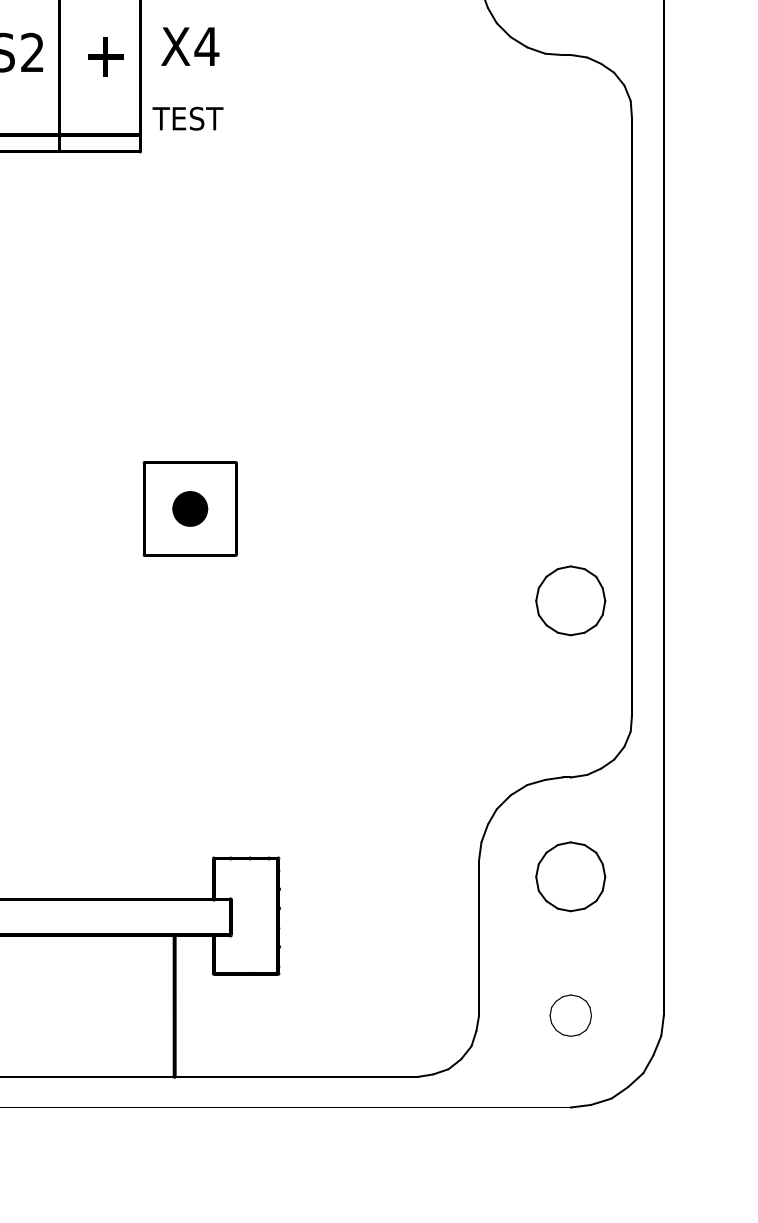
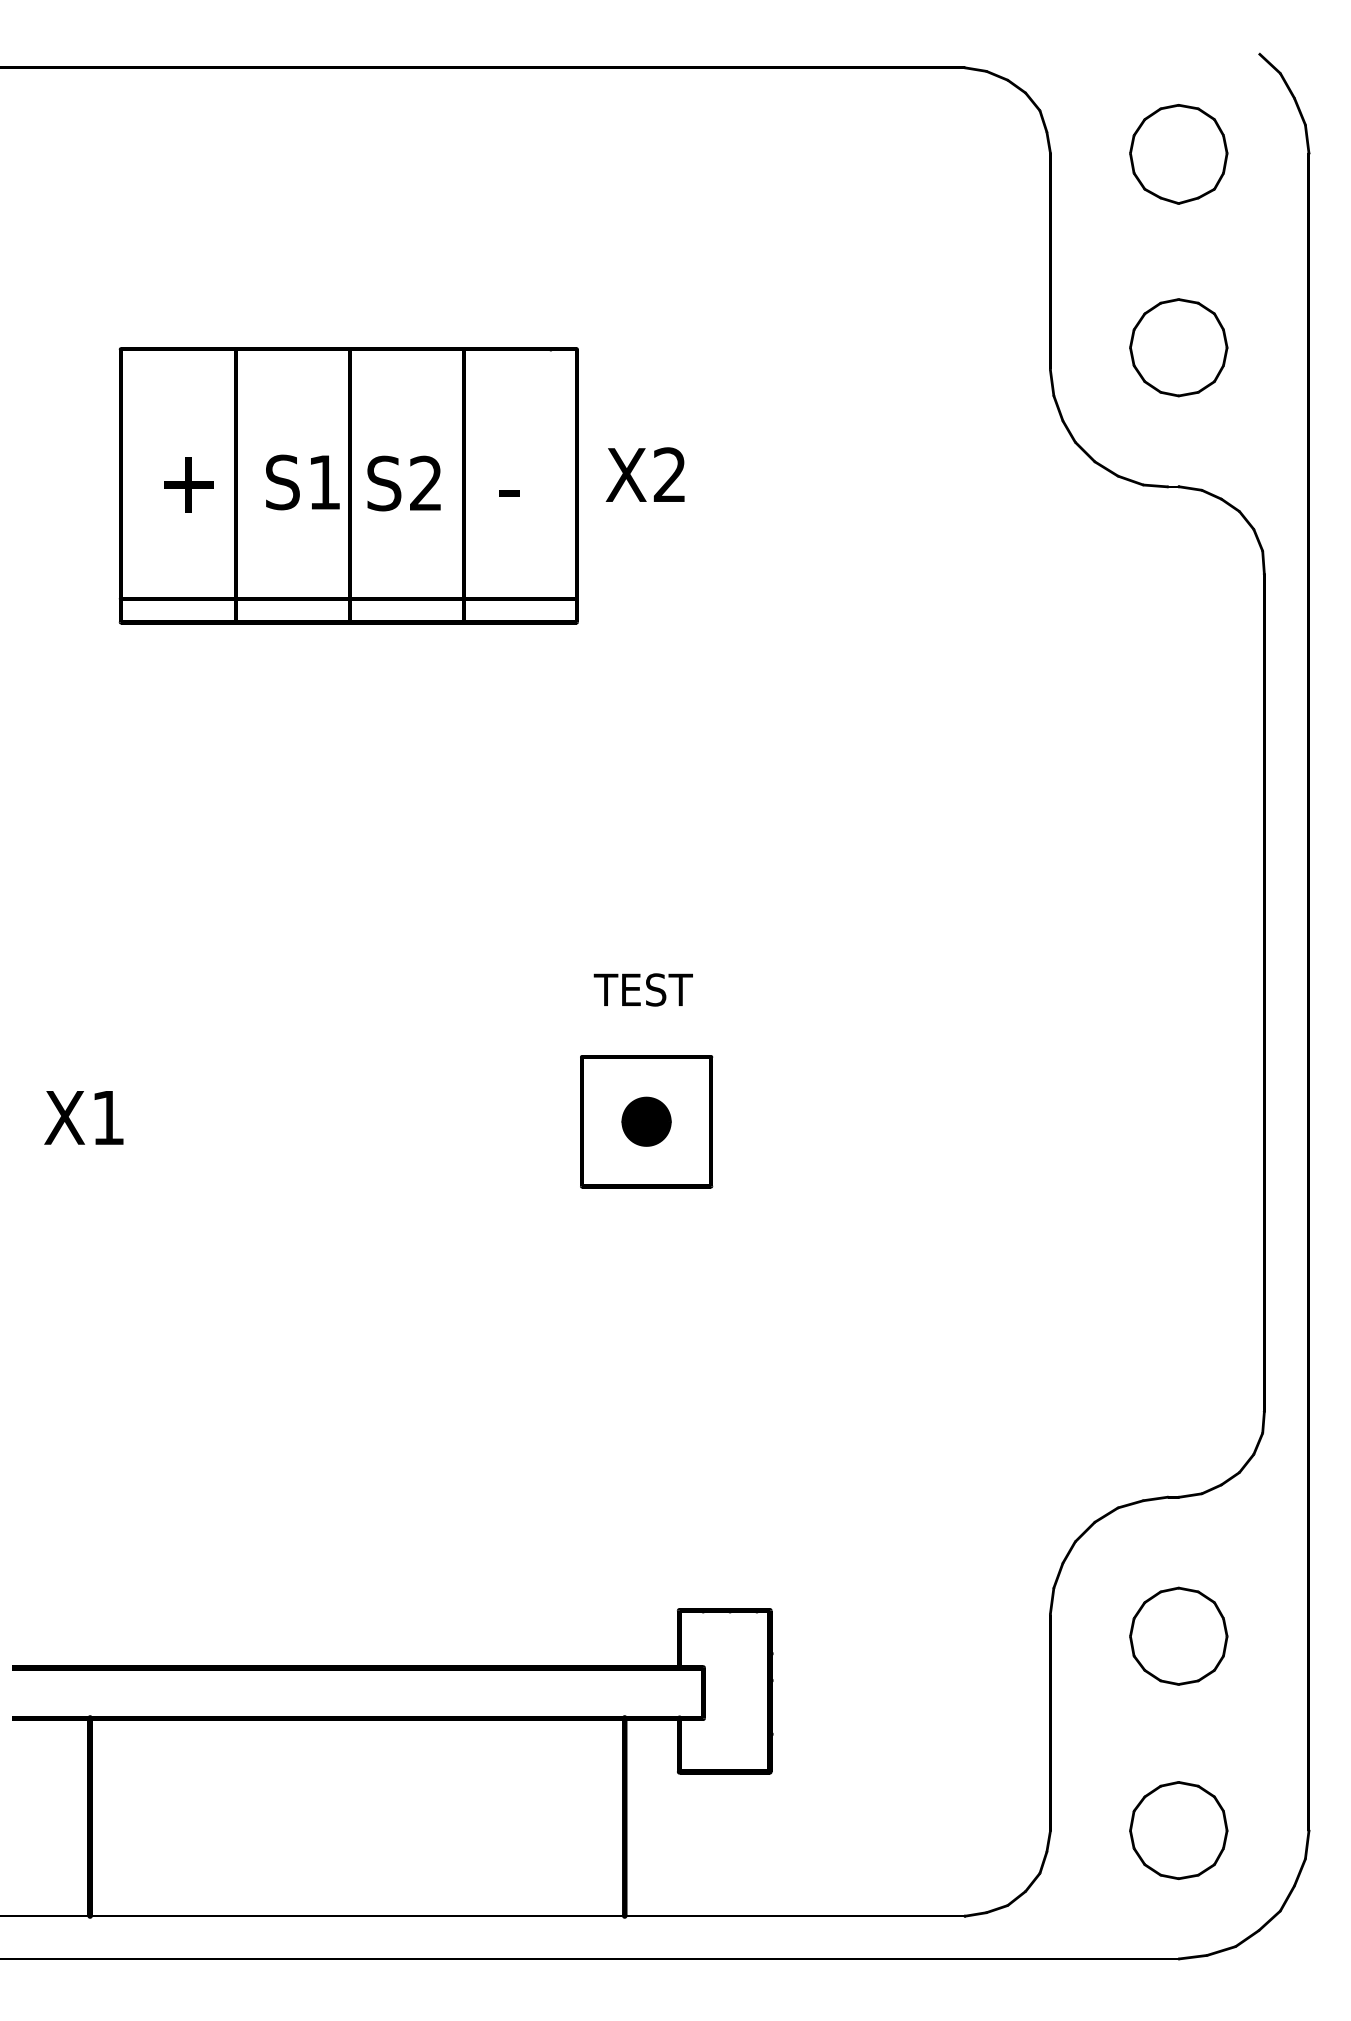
text: (206, 46) -> (669, 474), X4 -> X2
text: (103, 56) -> (525, 489), + -> -
text: (187, 118) -> (642, 989), moved
part: (570, 600) -> (1178, 1249), removed
part: (570, 1015) -> (1178, 1830), size x1.67

